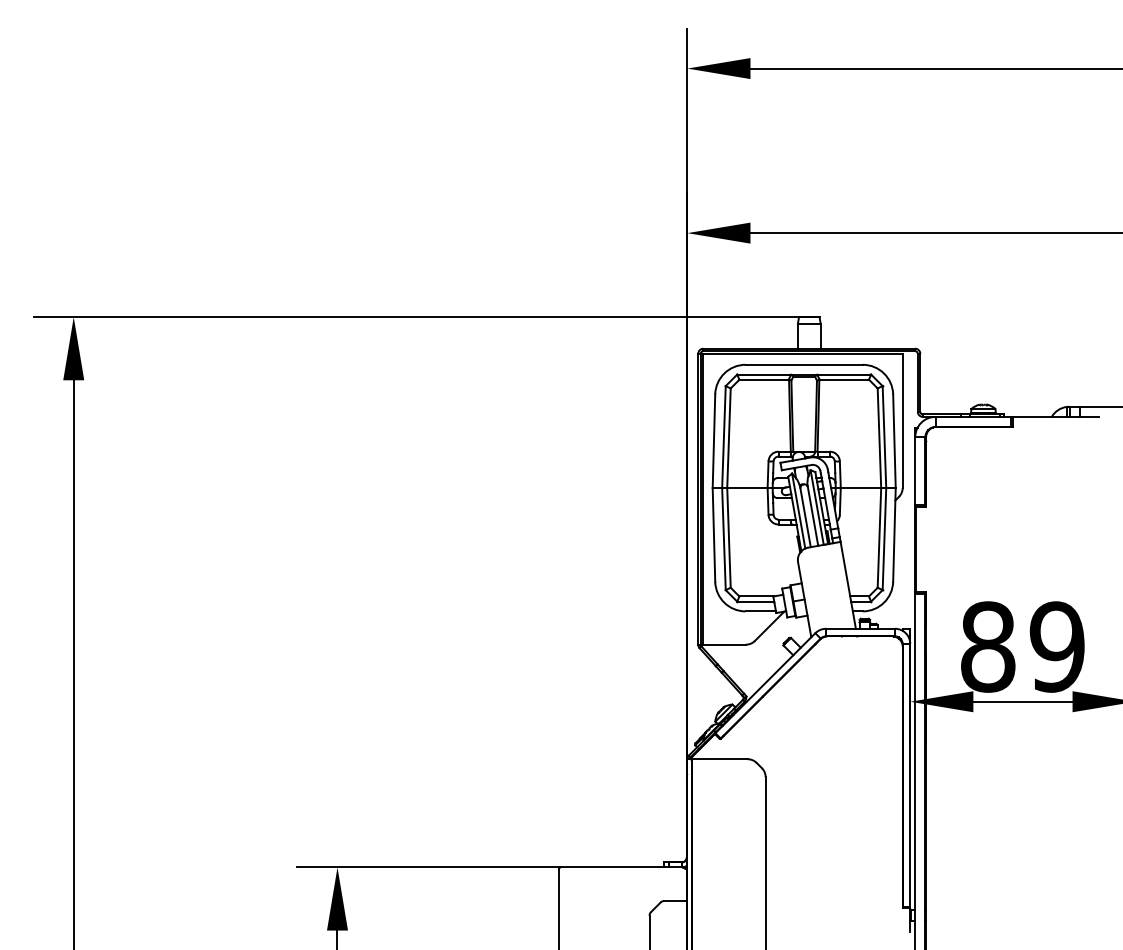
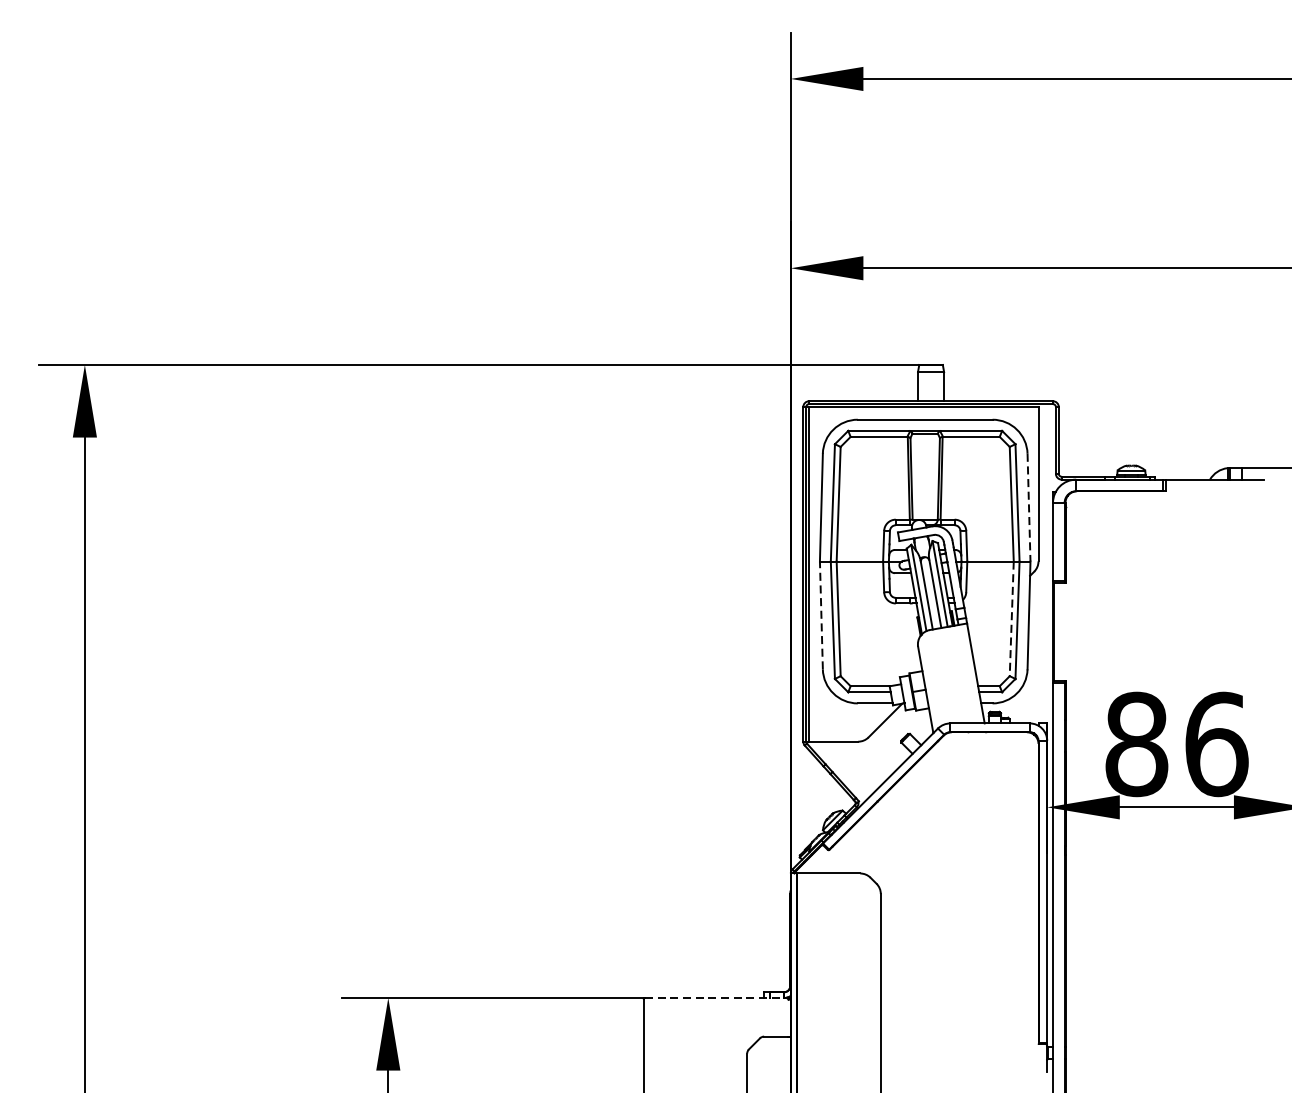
line: (894, 441) -> (1029, 507), solid -> dashed
line: (713, 534) -> (820, 614), solid -> dashed
line: (879, 537) -> (1011, 618), solid -> dashed
text: (1057, 646) -> (1216, 743), 89 -> 86
line: (622, 867) -> (716, 998), solid -> dashed

